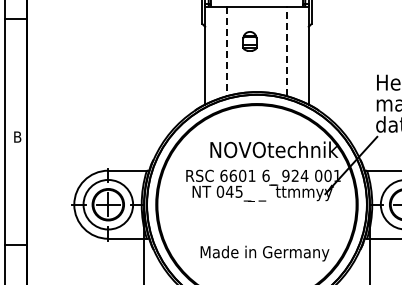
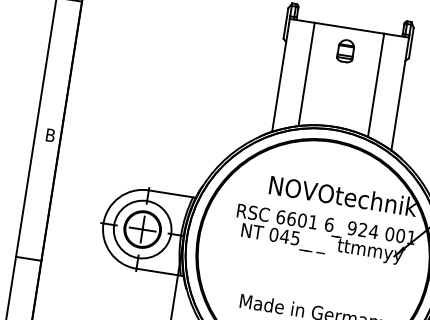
part: (249, 41) -> (345, 51), moved
line: (226, 51) -> (306, 74), dashed -> solid
line: (287, 51) -> (376, 85), dashed -> solid

